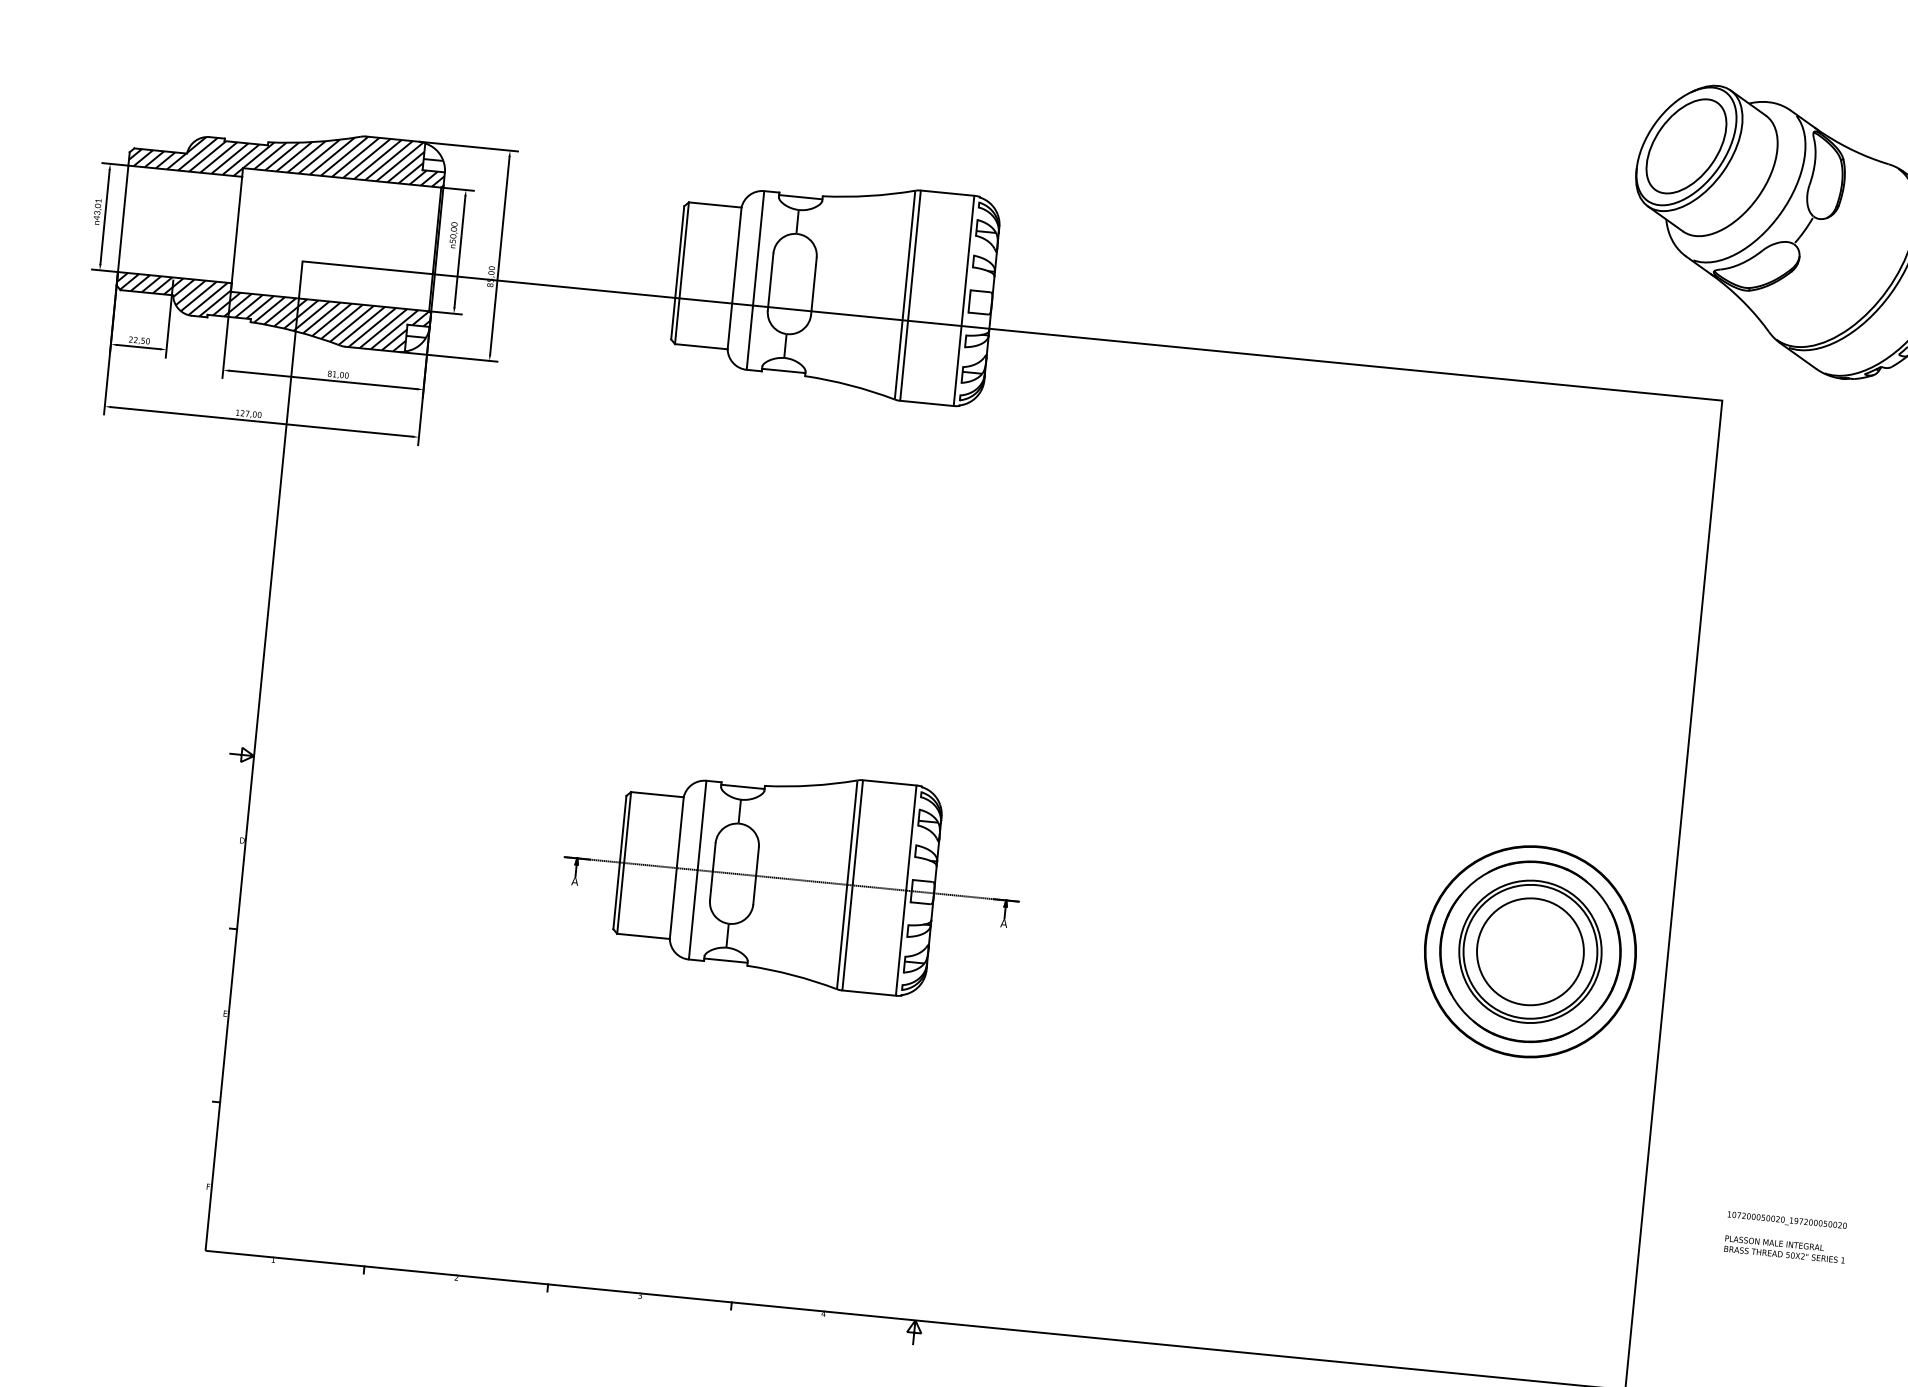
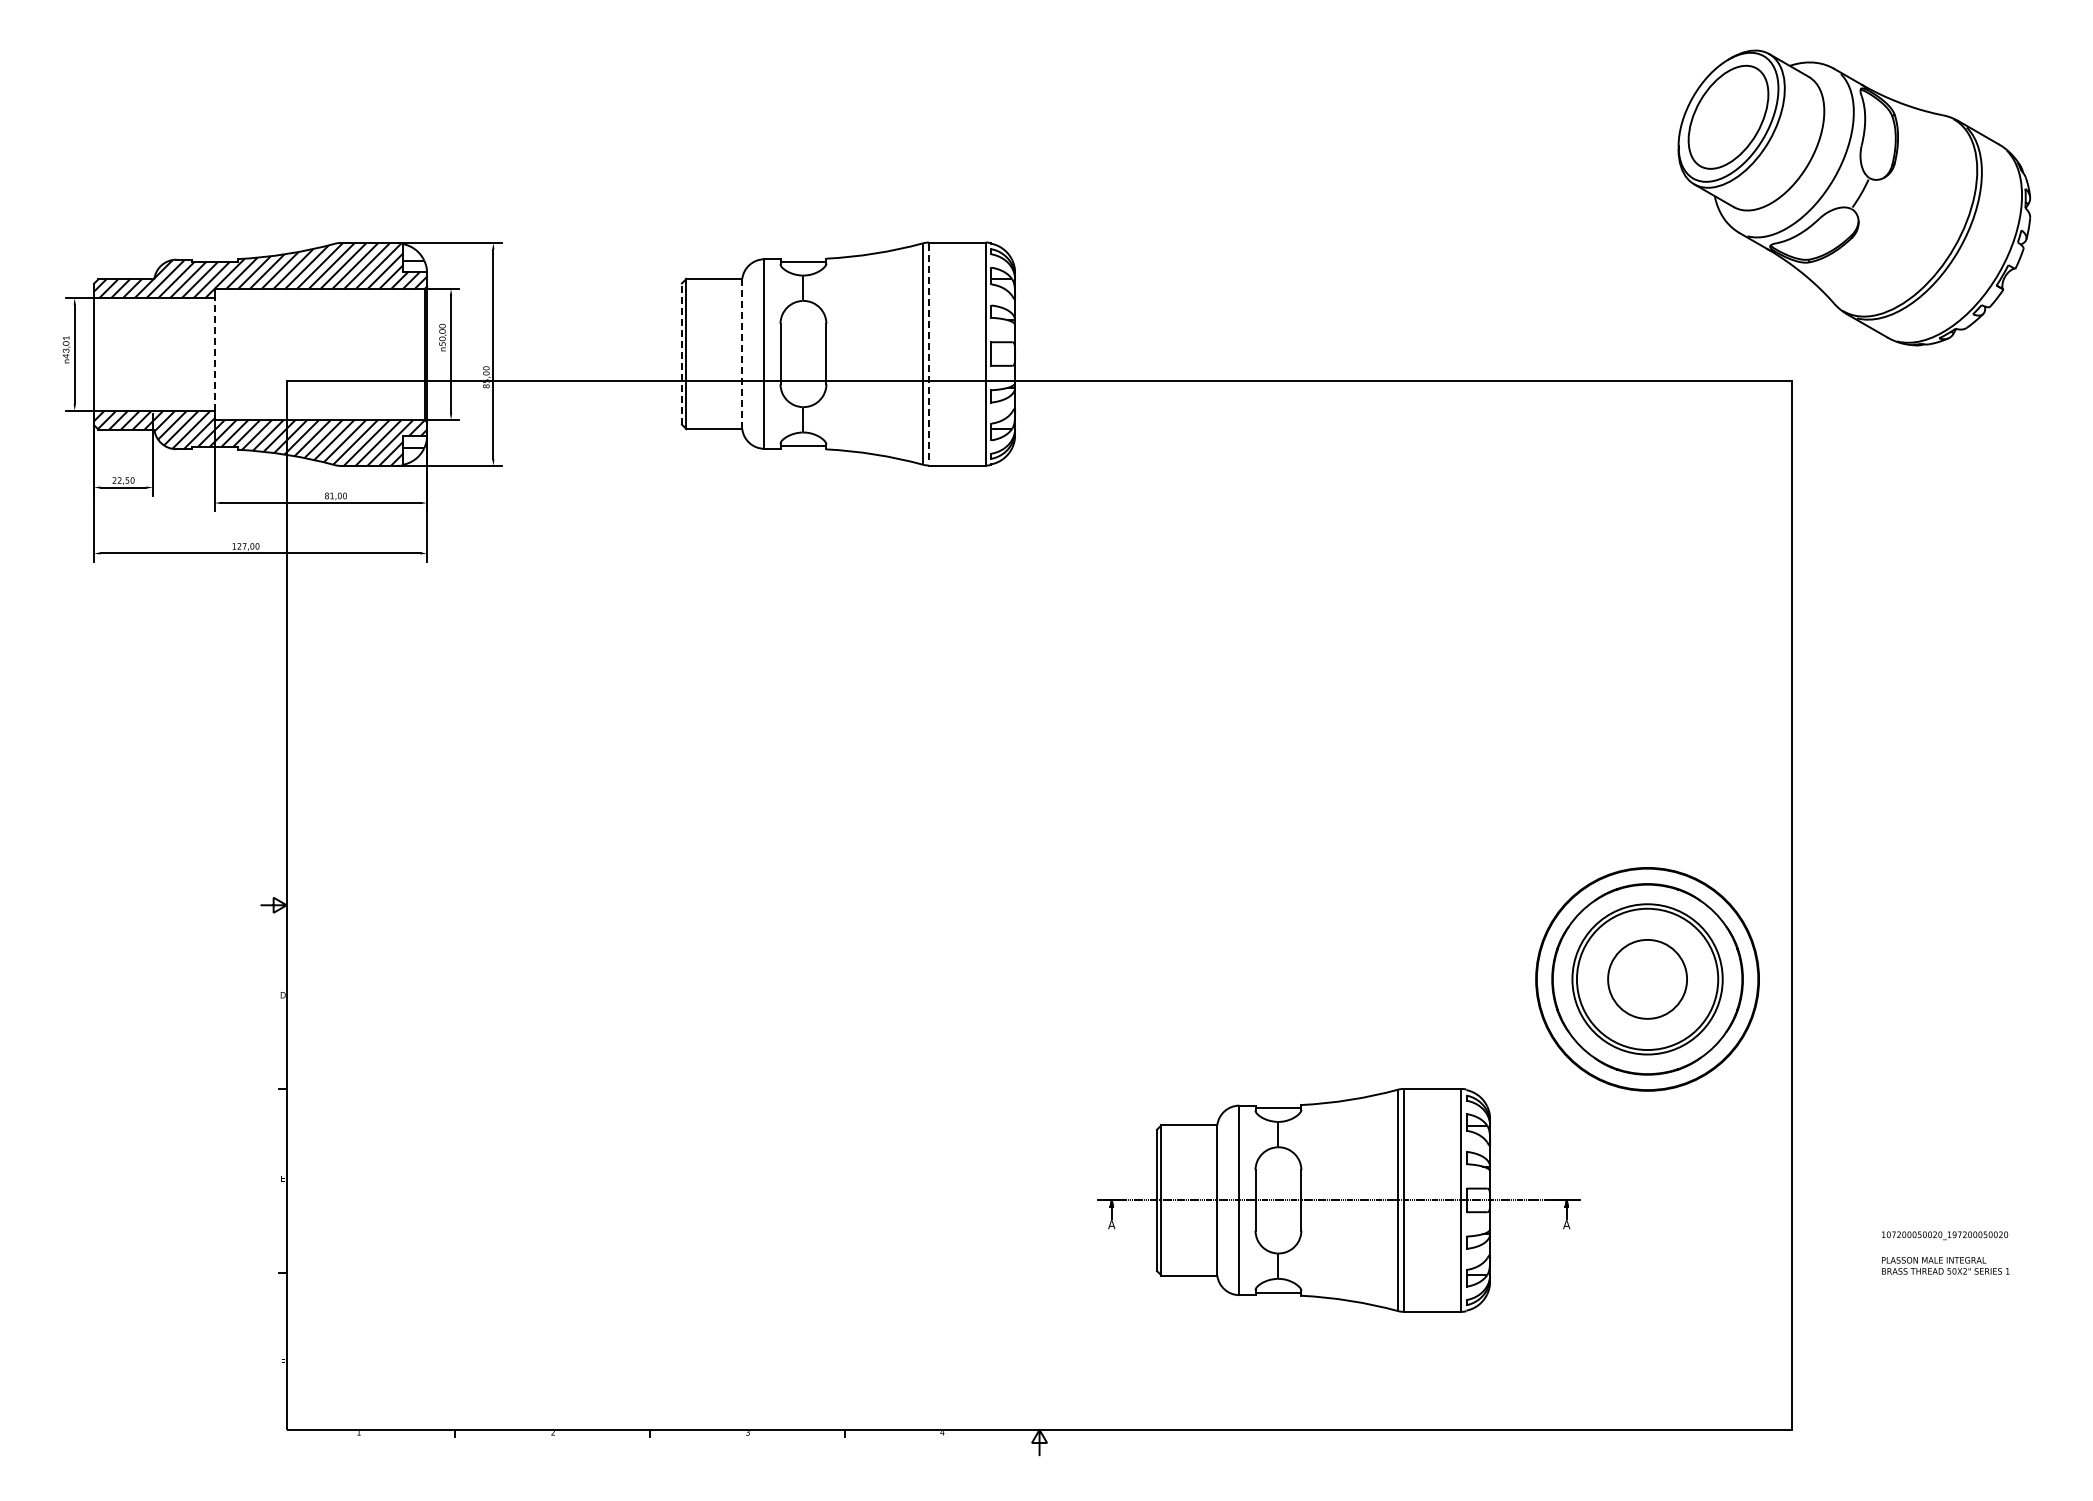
line: (236, 229) -> (214, 353), solid -> dashed
line: (677, 273) -> (681, 354), solid -> dashed
line: (734, 277) -> (742, 353), solid -> dashed
line: (910, 296) -> (928, 354), solid -> dashed
part: (791, 879) -> (1338, 1200), moved
circle: (1530, 950) -> (1647, 978), size x0.7

